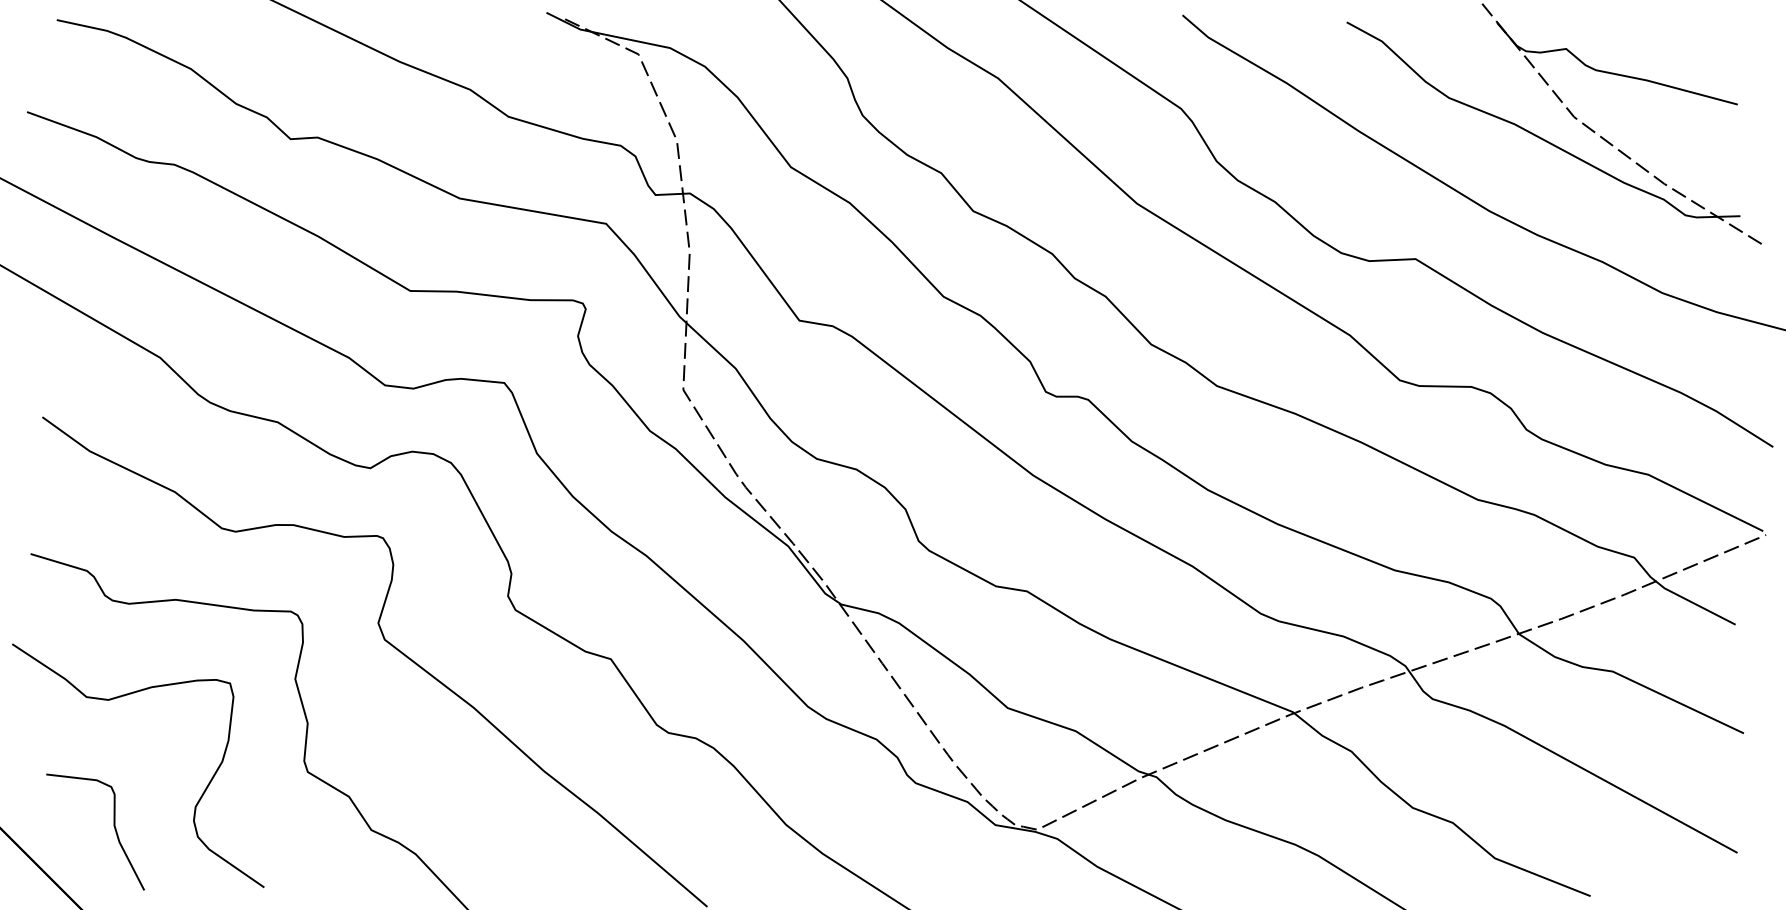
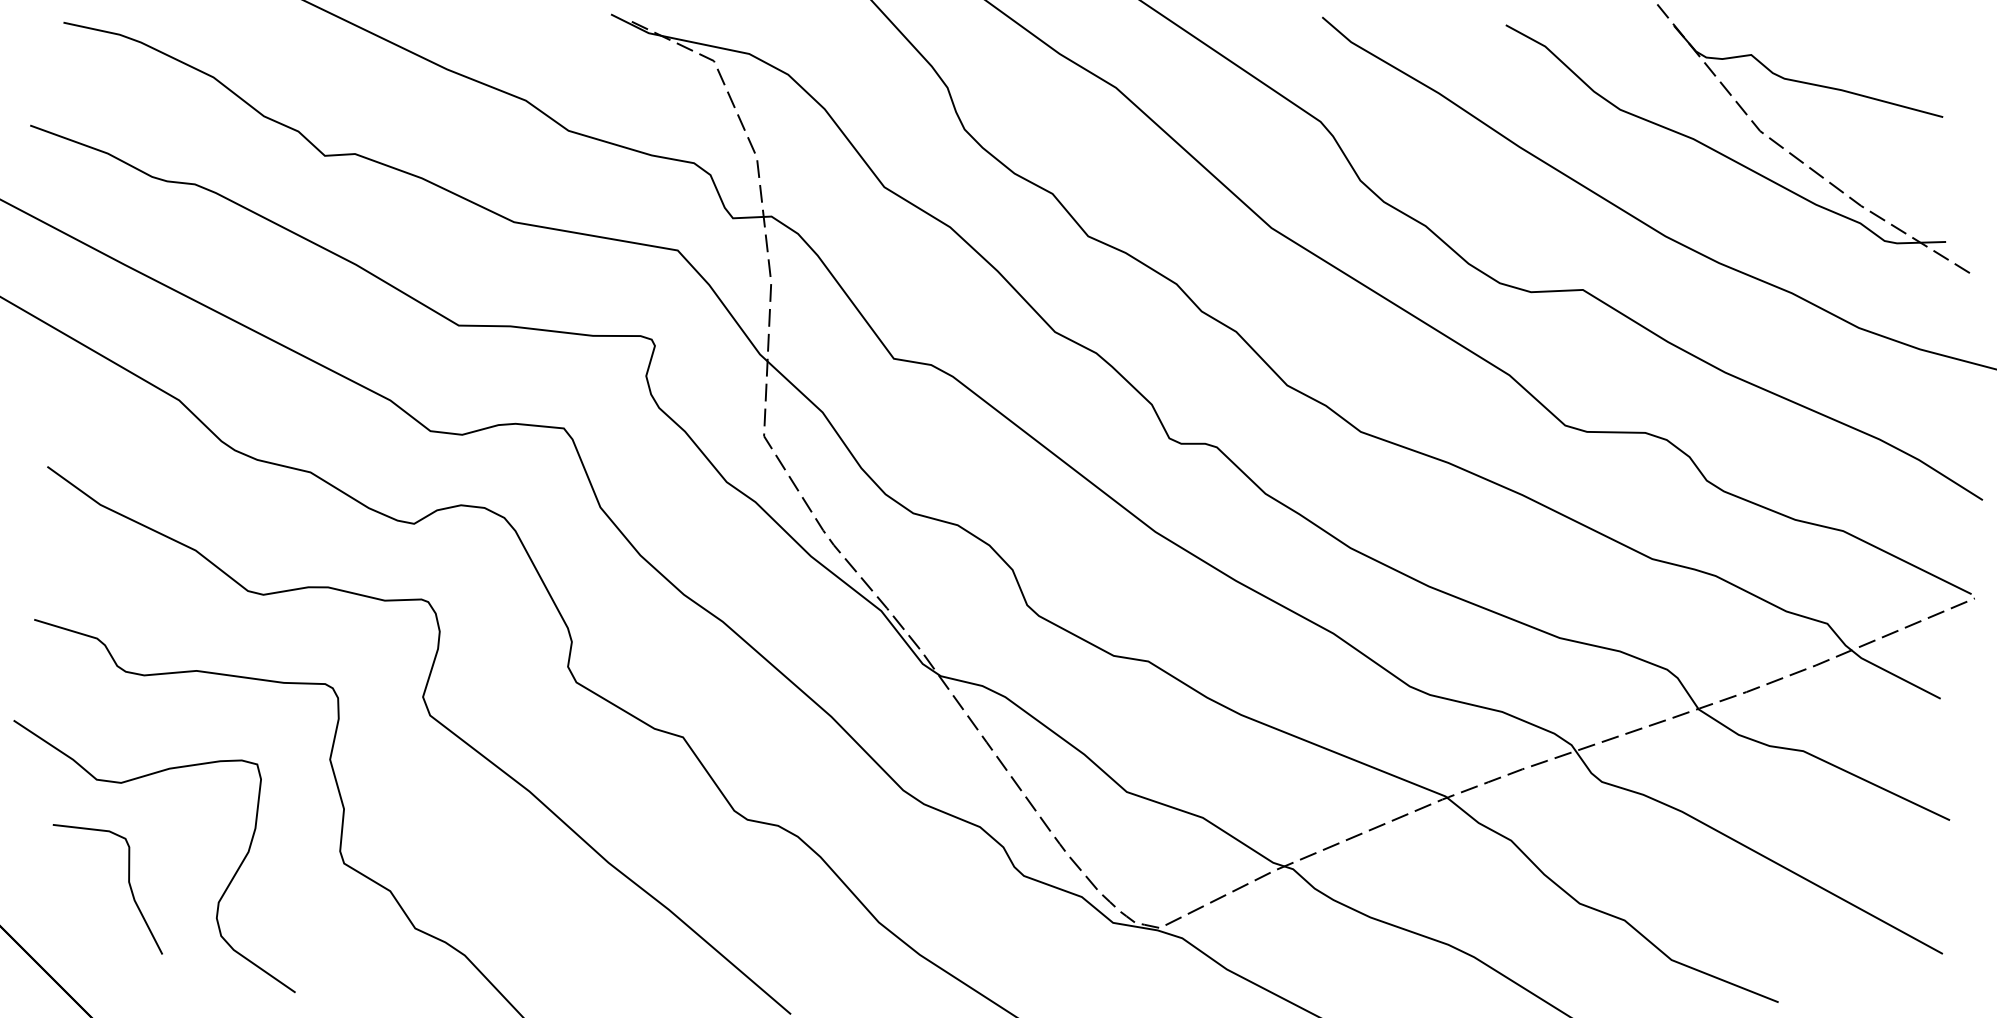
curve: (113, 826) -> (127, 883), moved

